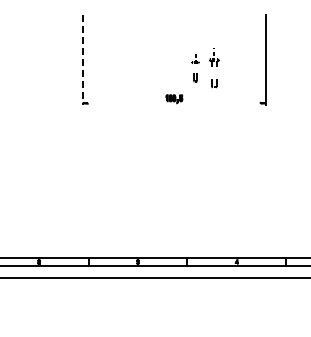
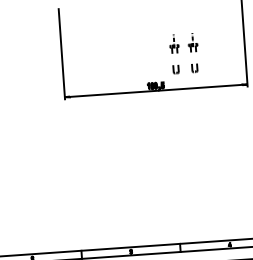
line: (82, 60) -> (61, 54), dashed -> solid
part: (195, 68) -> (174, 54), size x1.43
line: (173, 103) -> (155, 91), added

